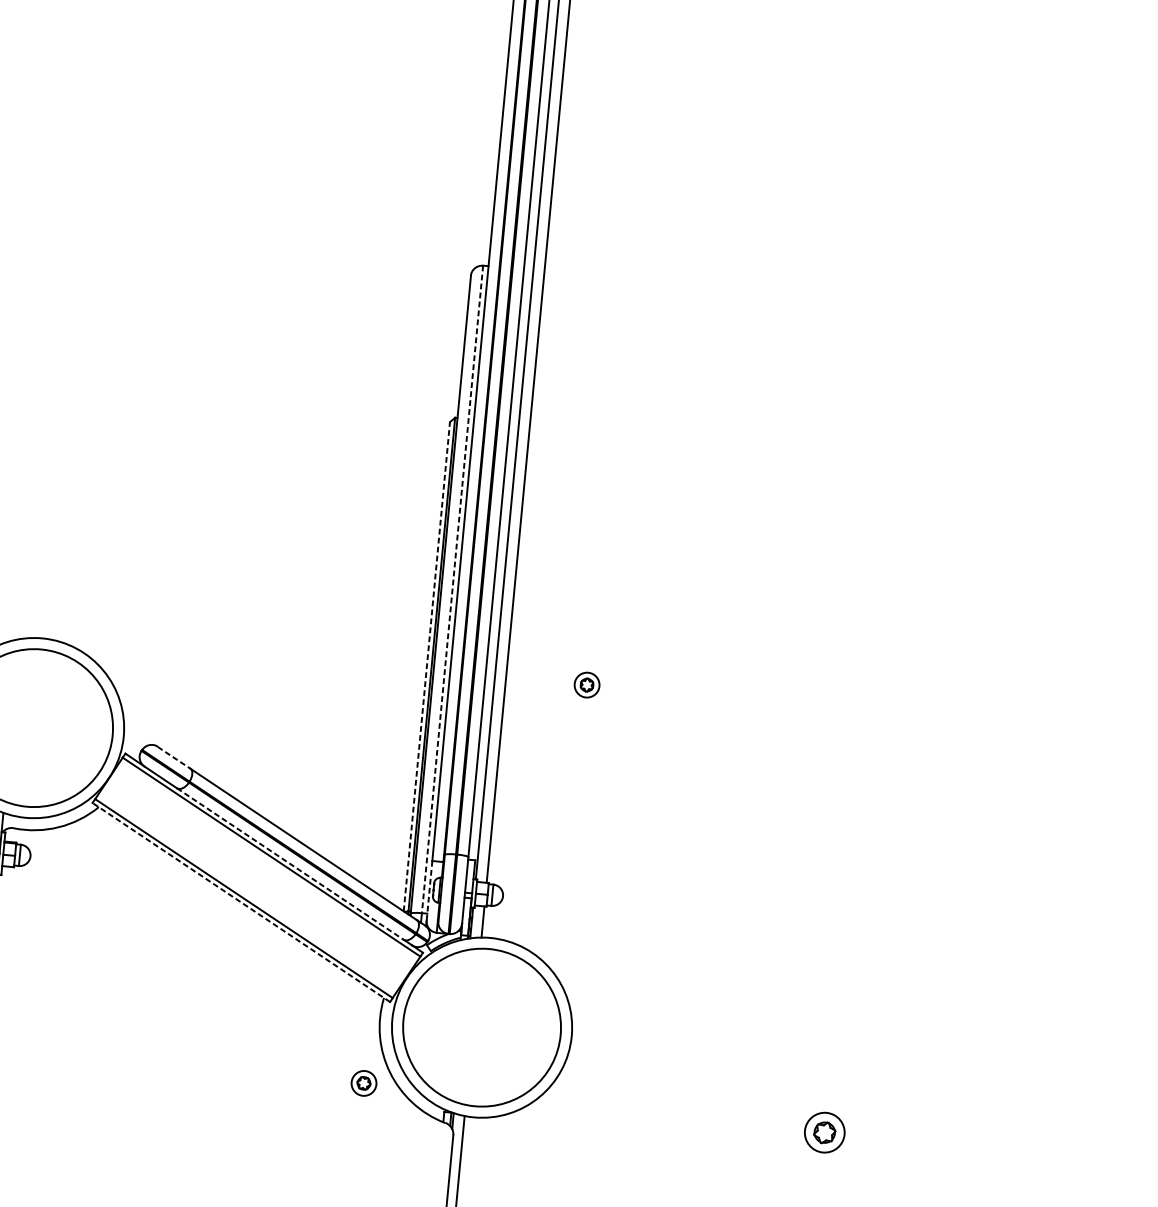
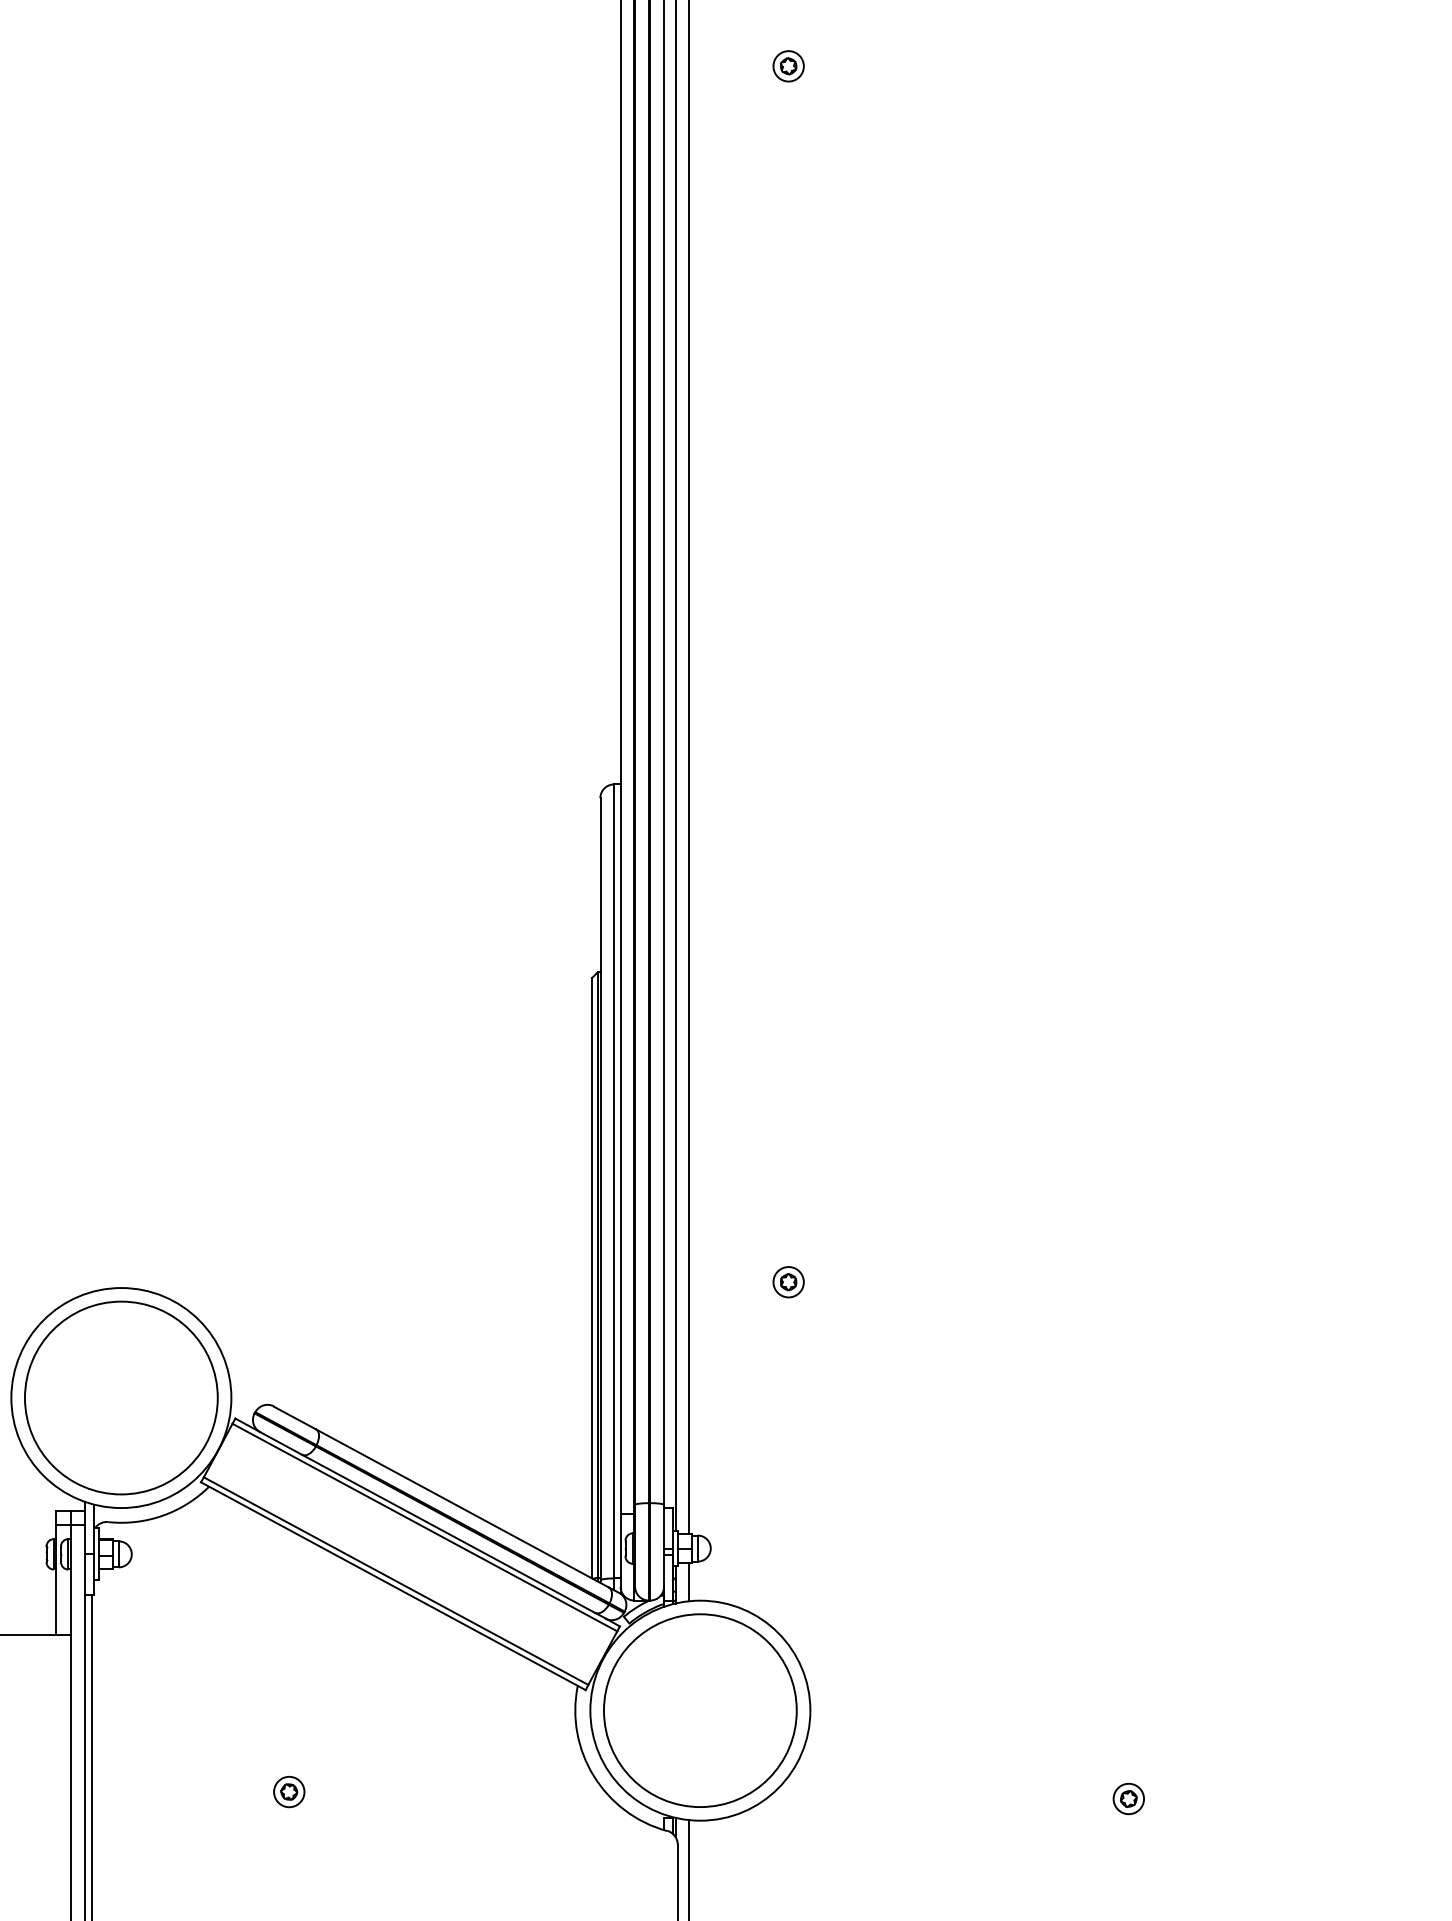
line: (452, 589) -> (614, 1181), dashed -> solid
line: (426, 666) -> (591, 1278), dashed -> solid
line: (173, 758) -> (294, 1418), dashed -> solid
line: (290, 864) -> (448, 1534), dashed -> solid
line: (429, 890) -> (620, 1549), dashed -> solid
line: (241, 902) -> (393, 1586), dashed -> solid
part: (364, 1083) -> (289, 1792), moved
part: (824, 1132) -> (1128, 1798), size x0.62

